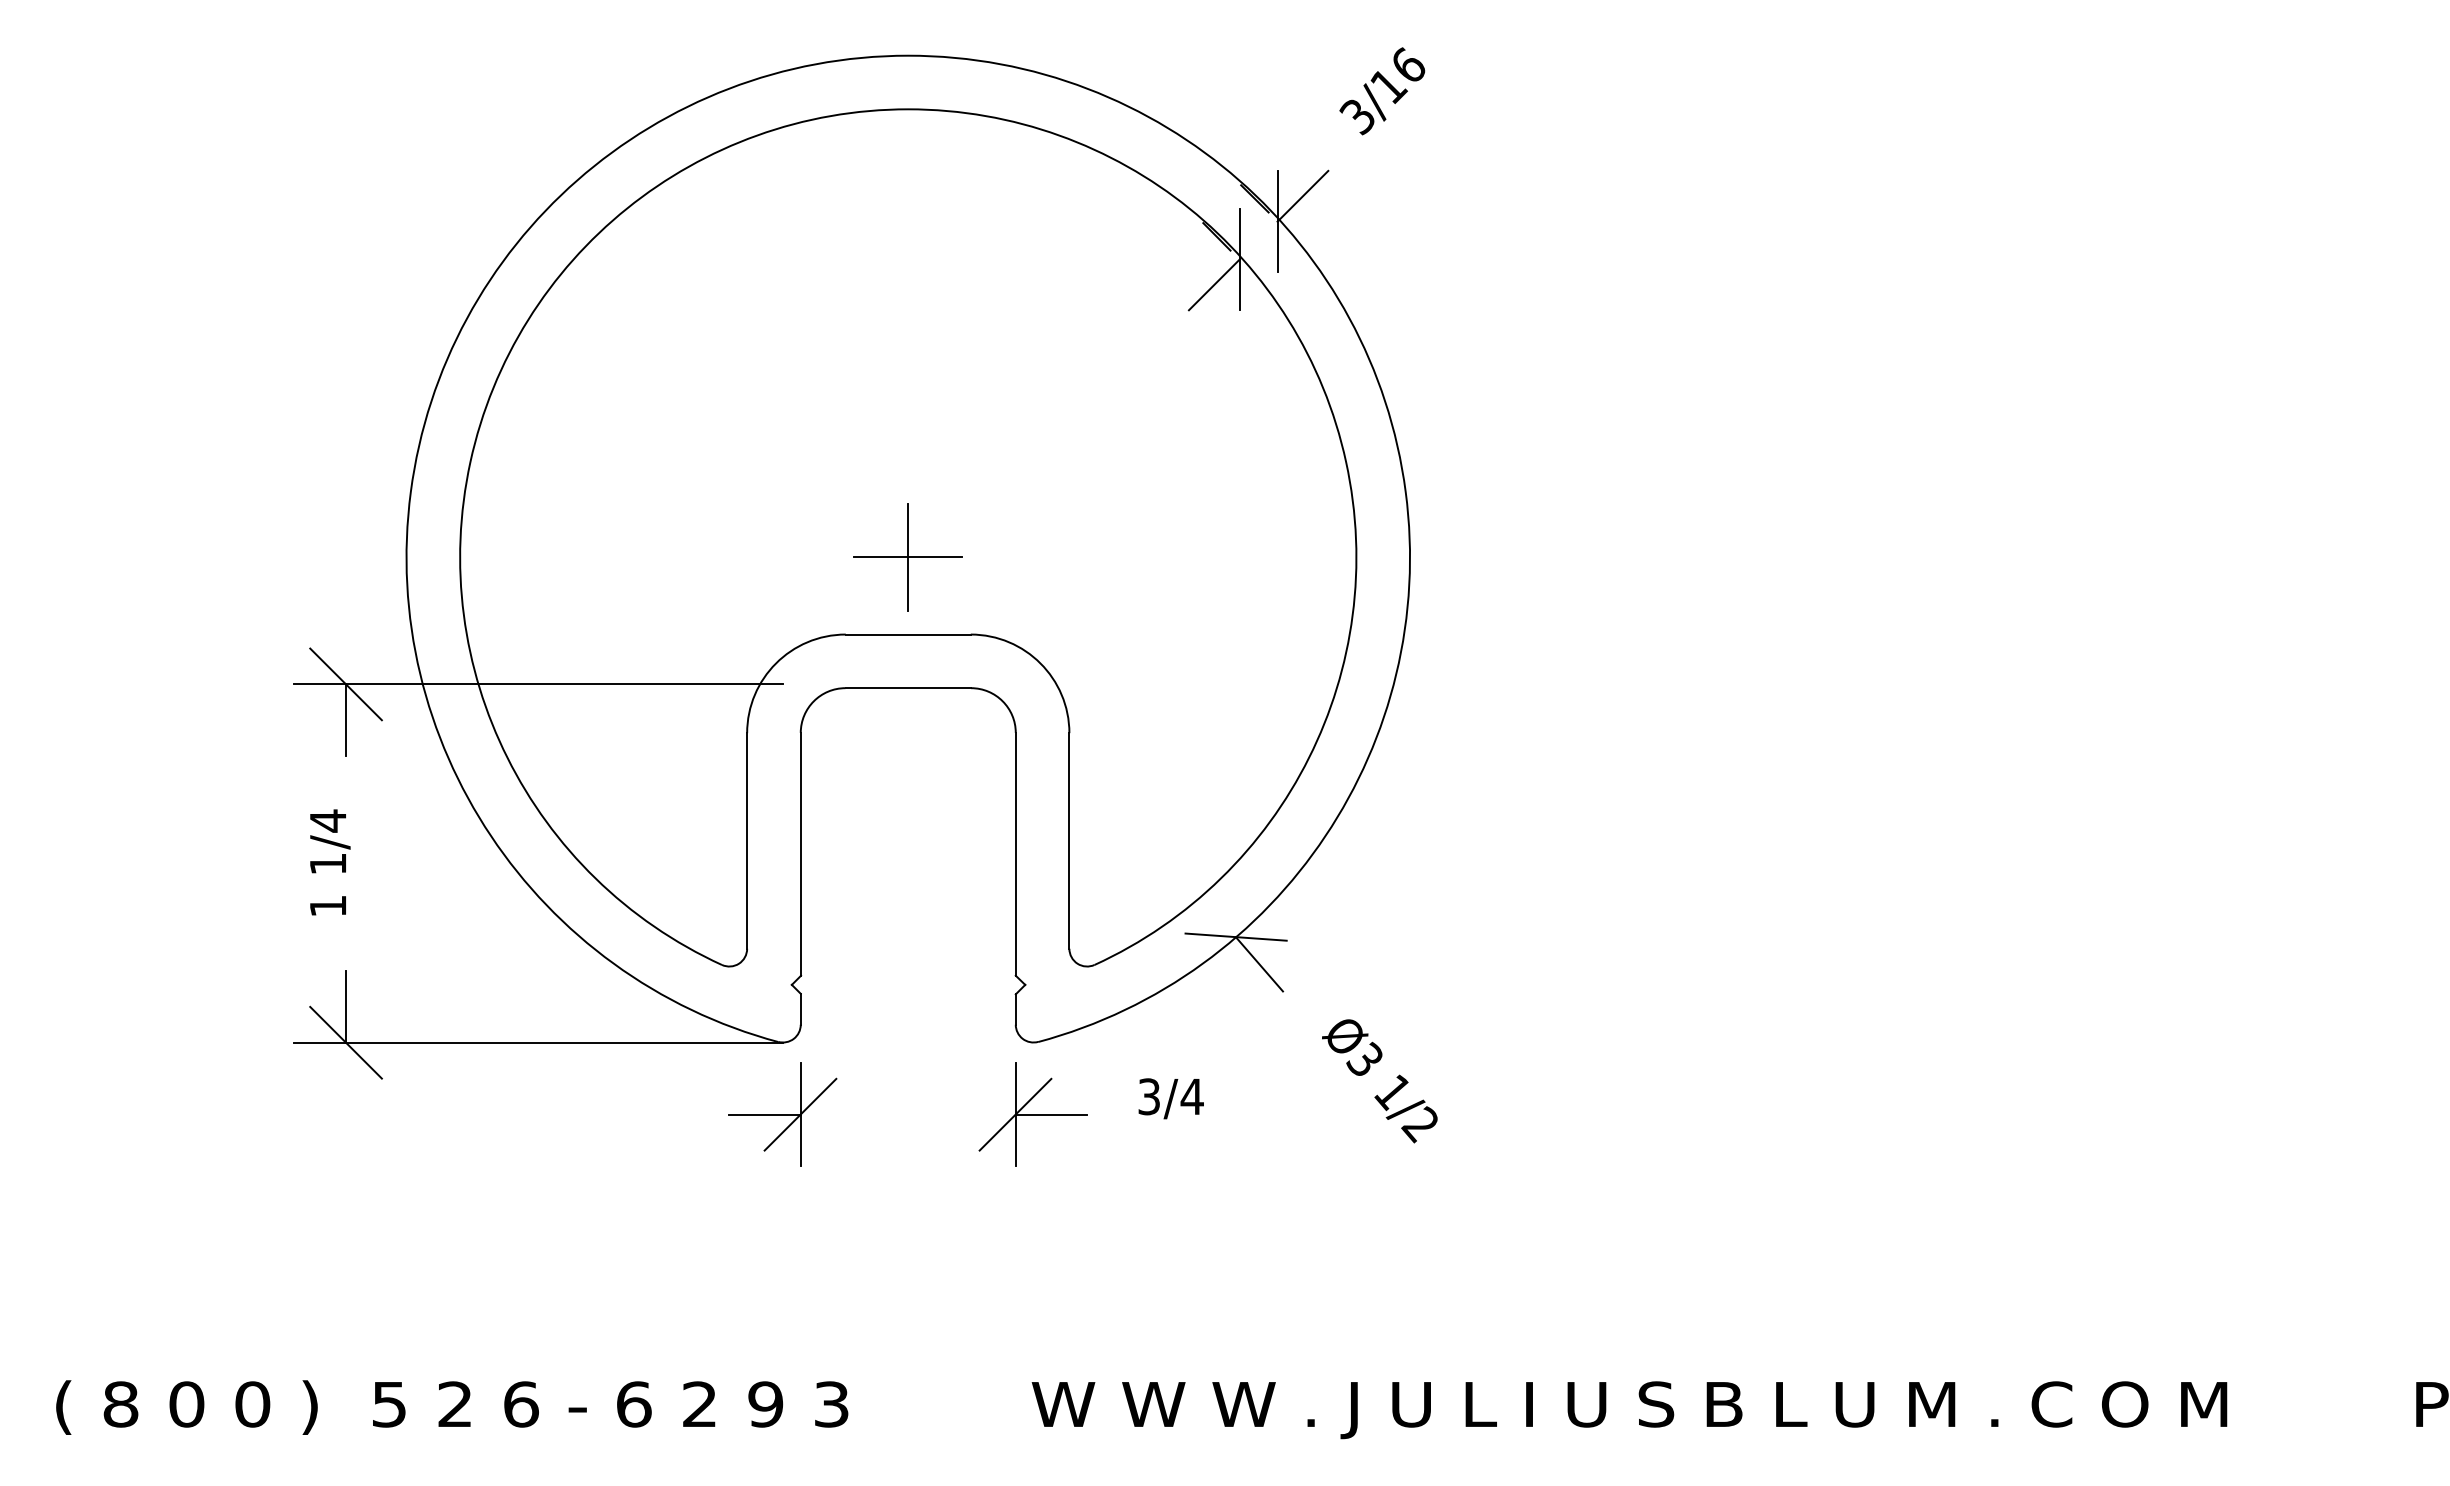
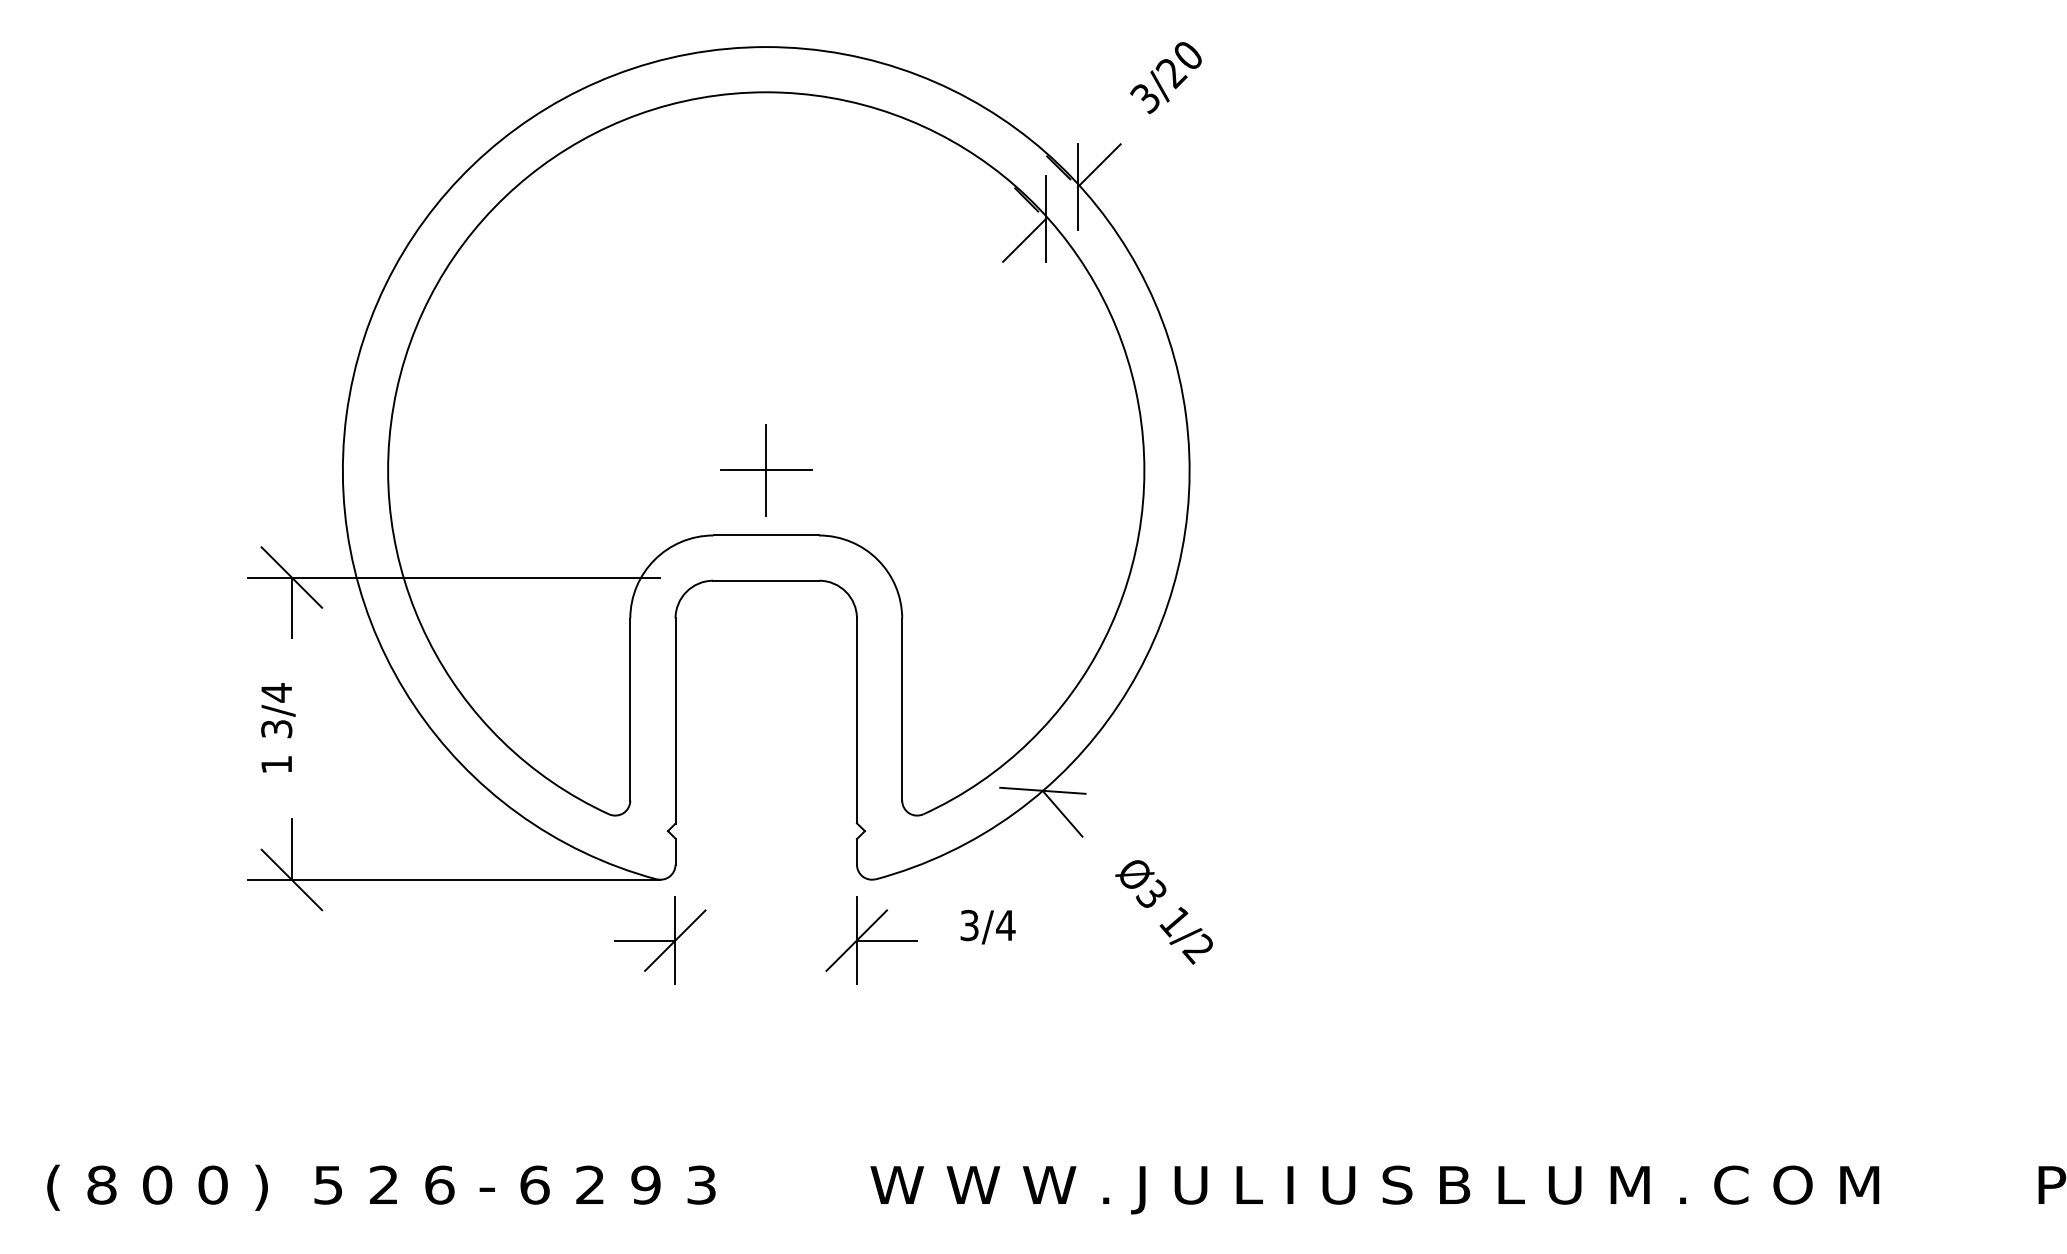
text: (1397, 76) -> (1179, 64), 3/16 -> 3/20
text: (327, 863) -> (276, 728), 1/4 -> 3/4

